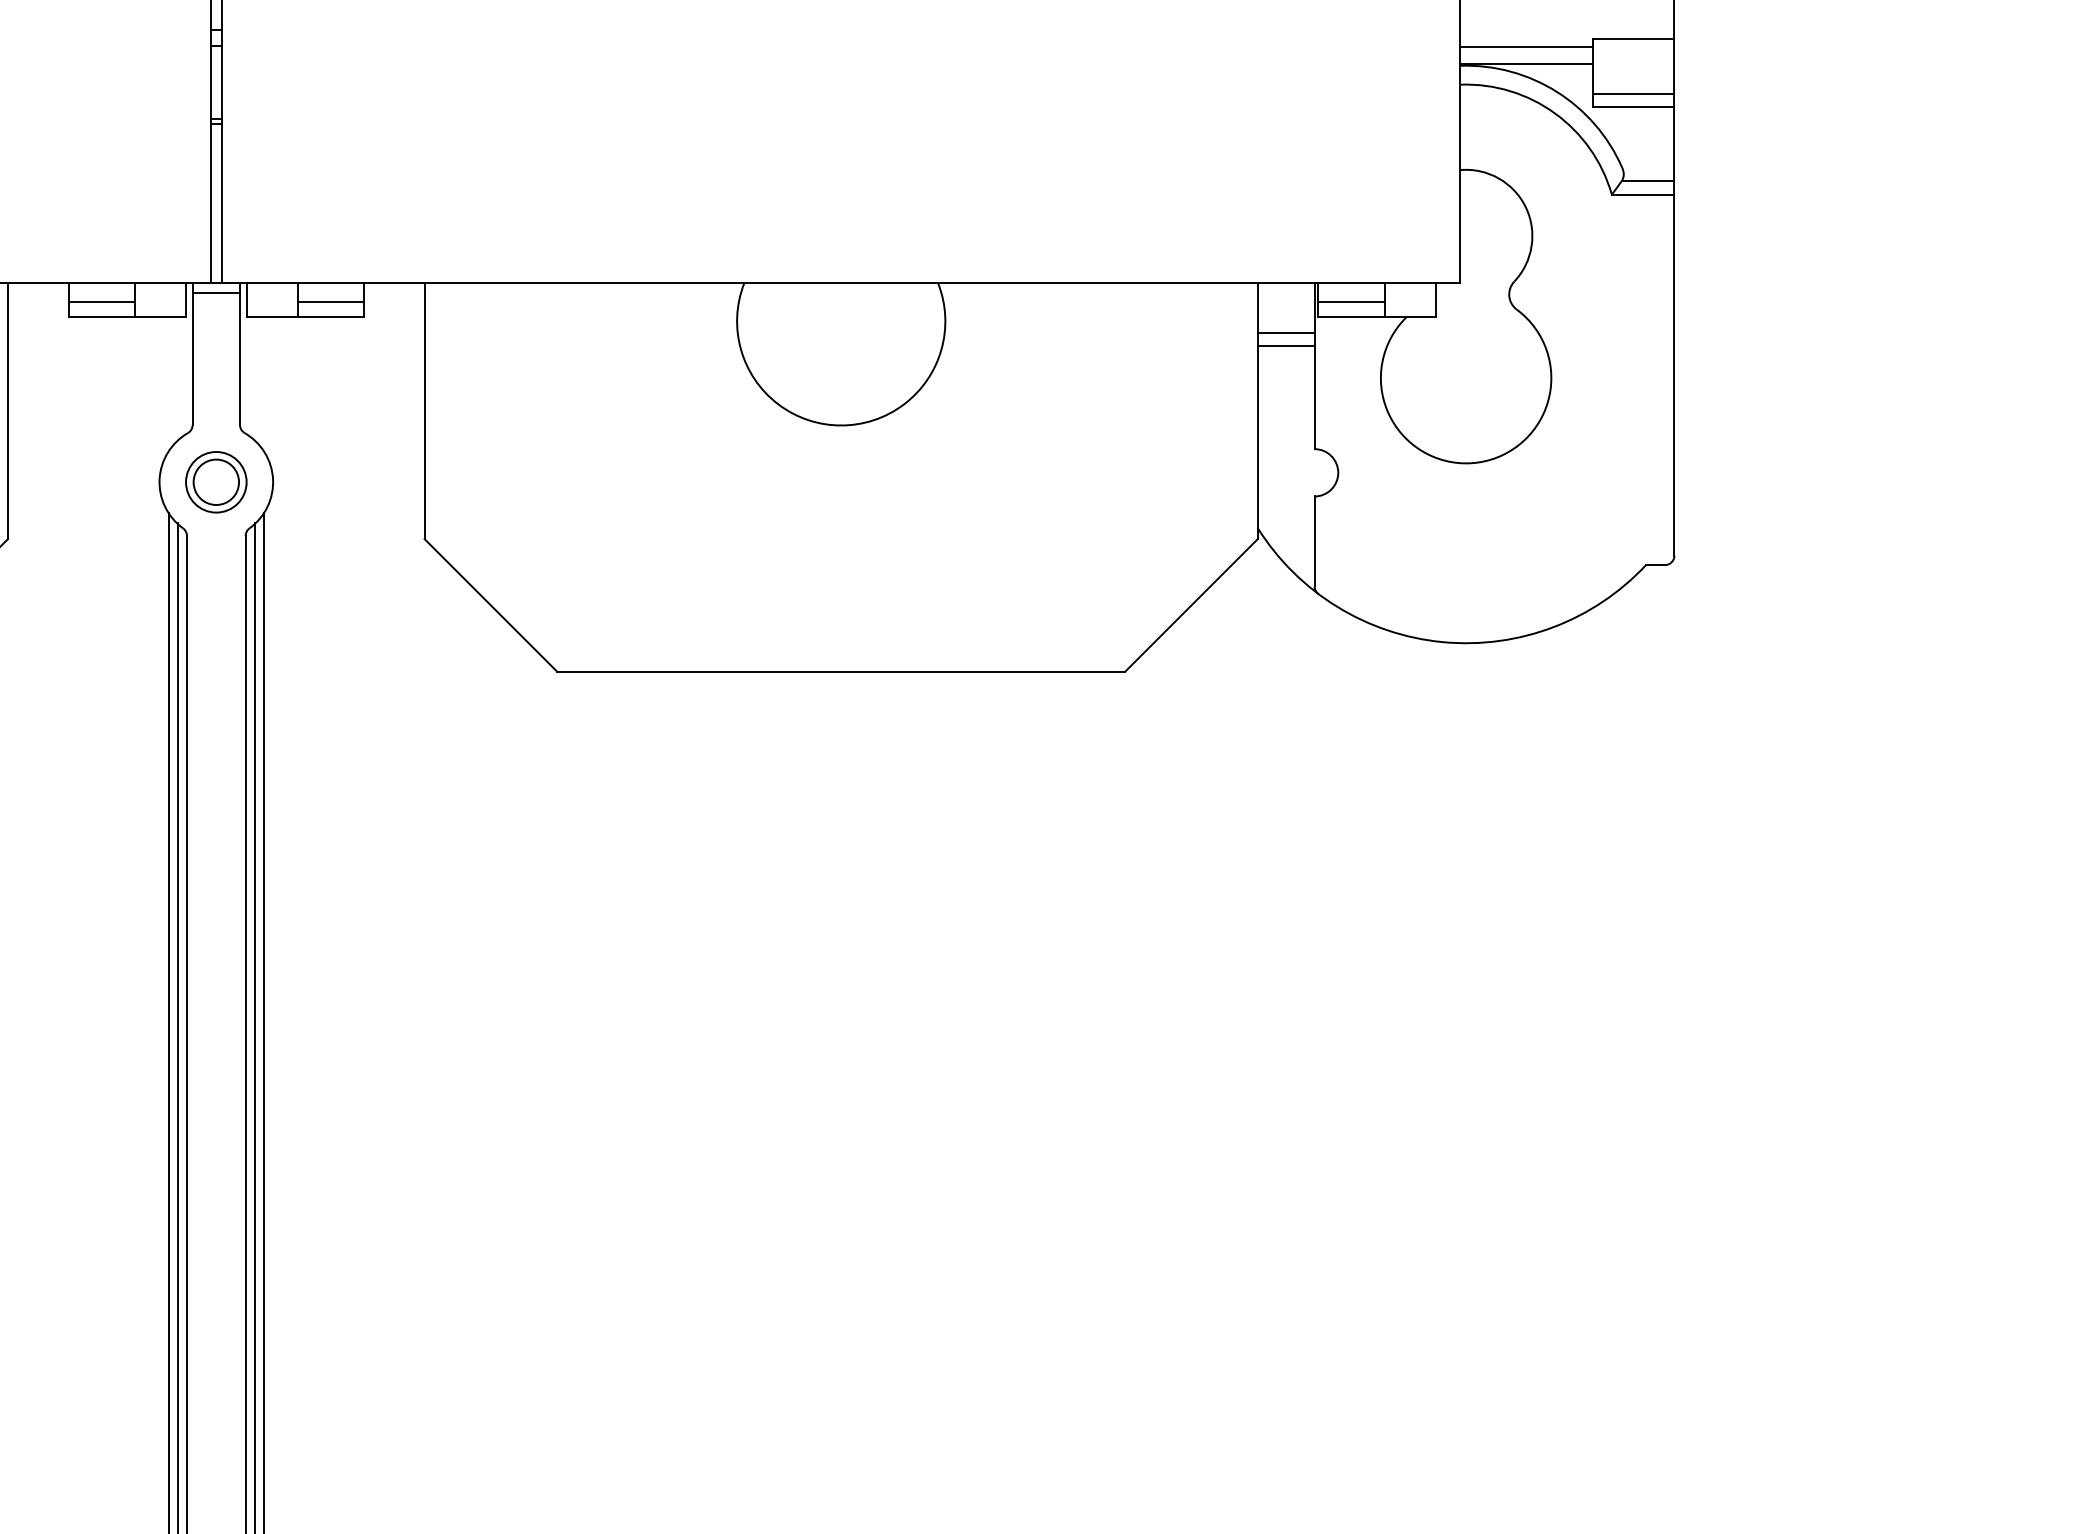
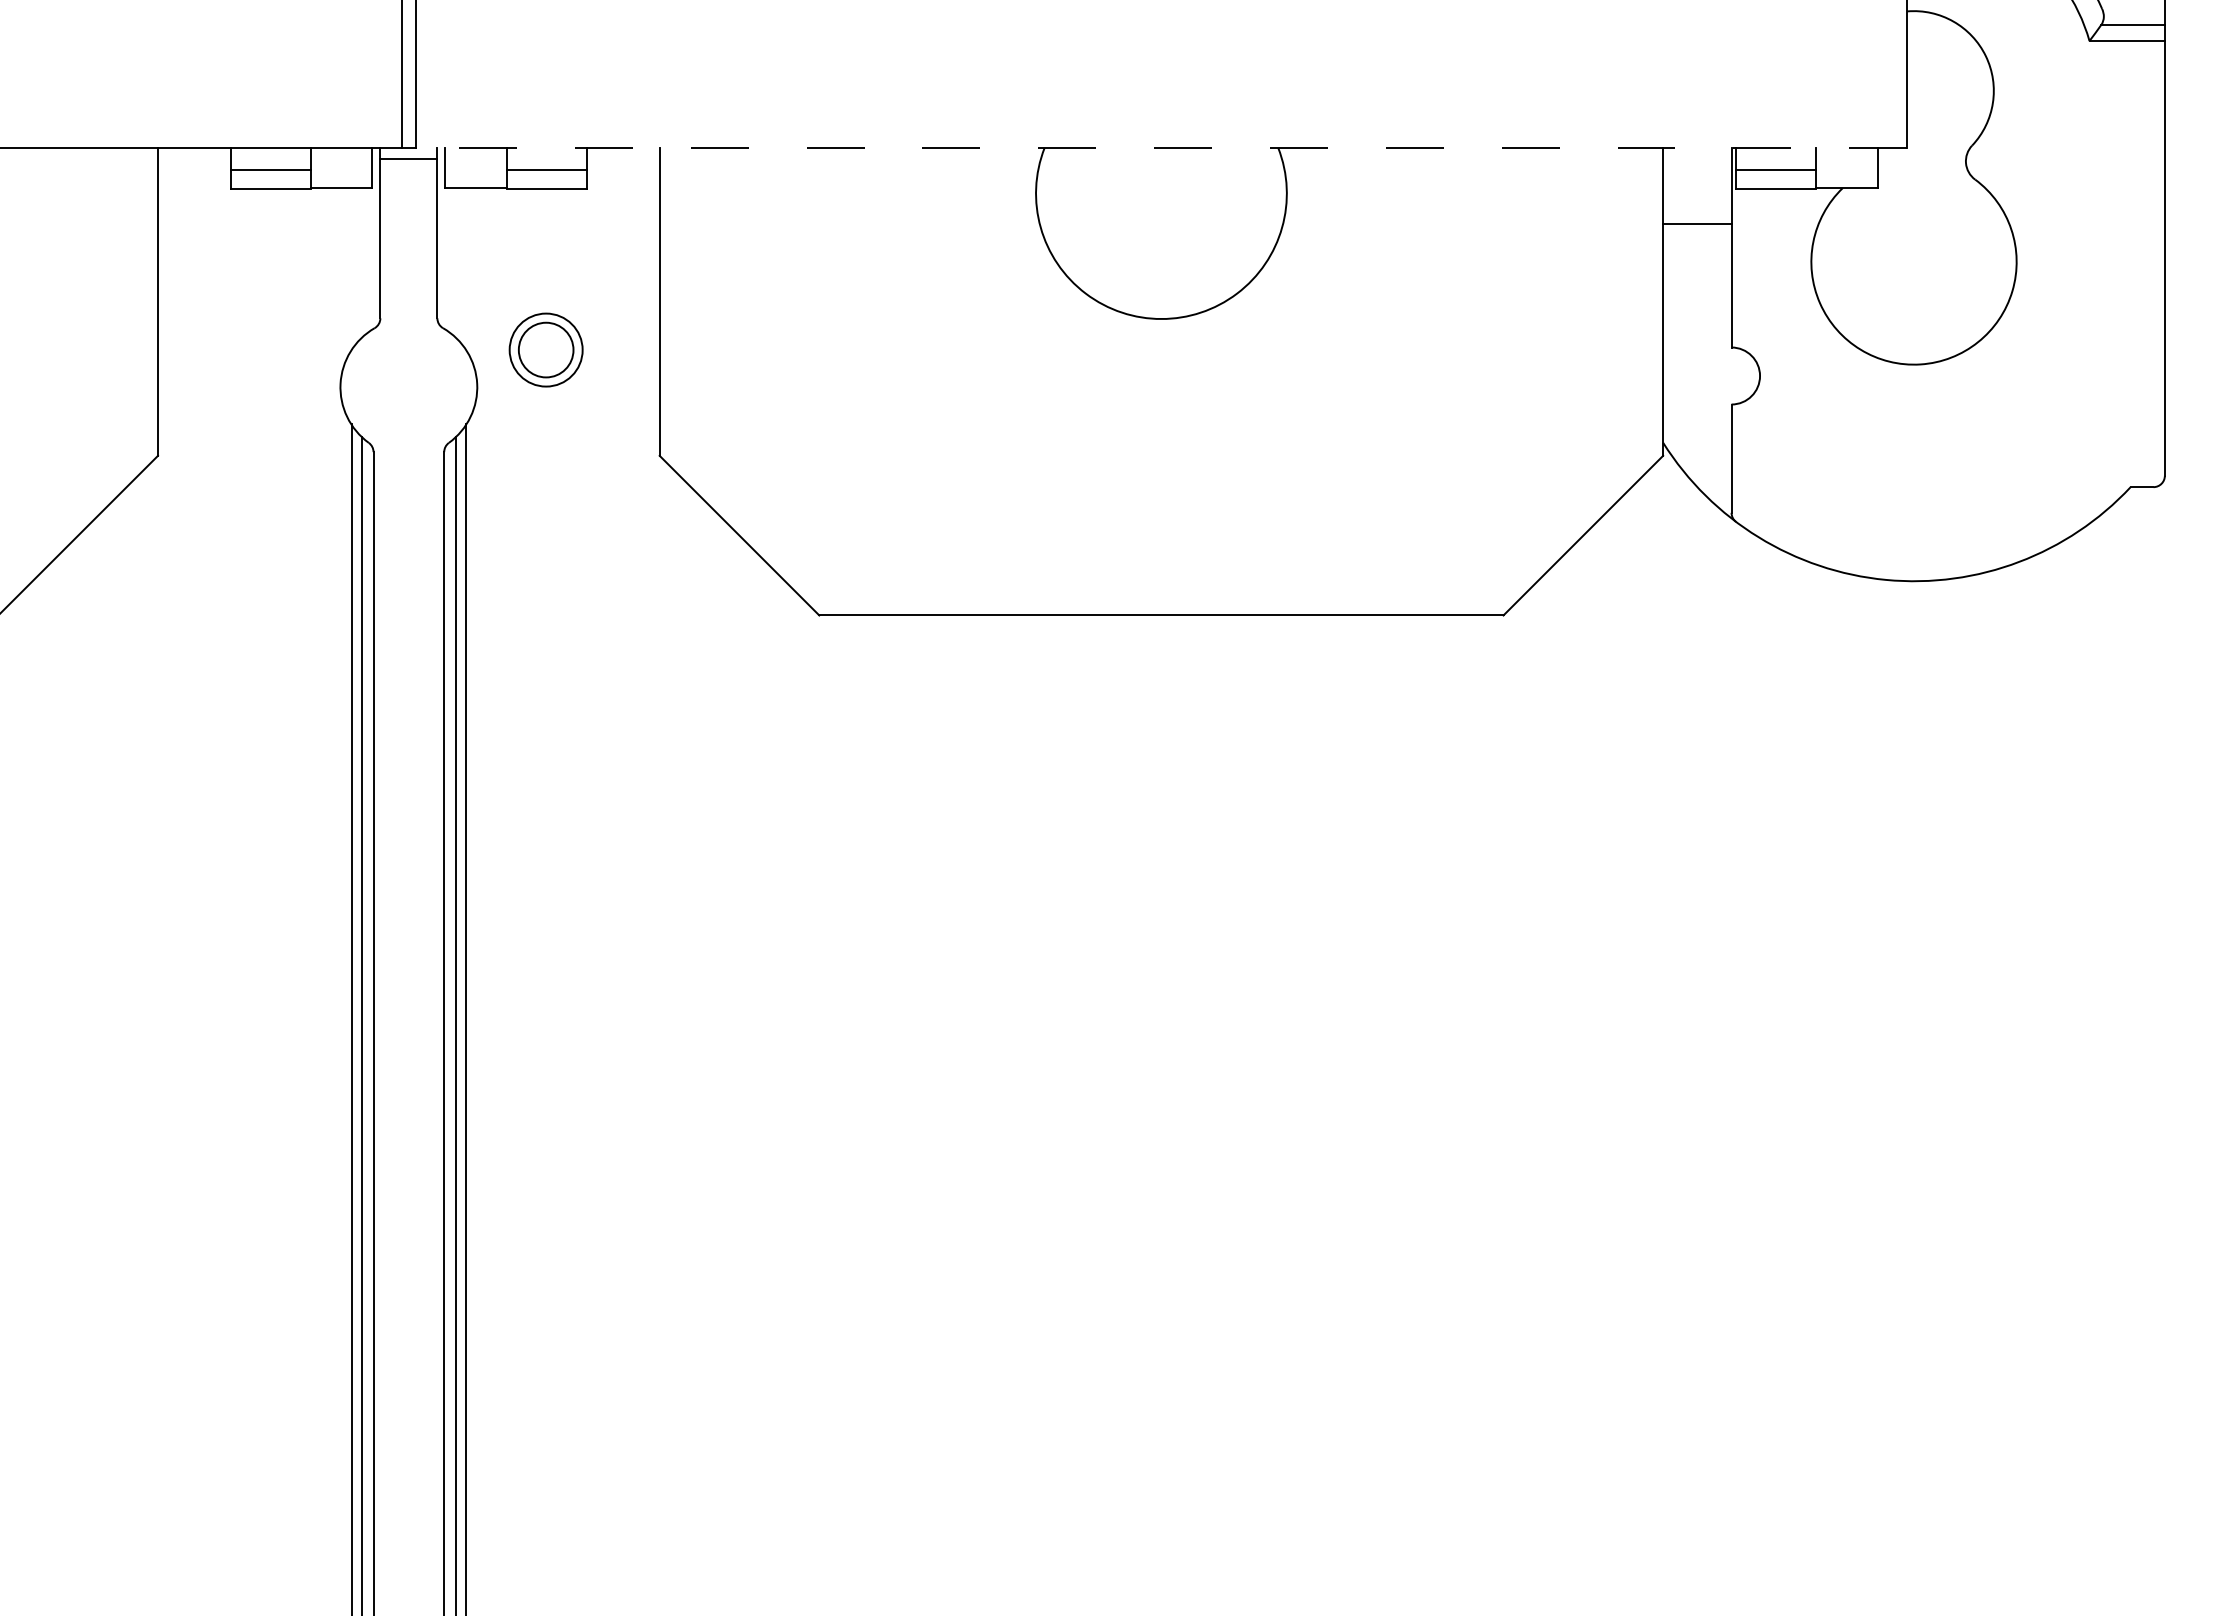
line: (840, 283) -> (1160, 148), solid -> dashed
line: (1285, 332) -> (1696, 207), removed
part: (216, 482) -> (546, 350), moved

